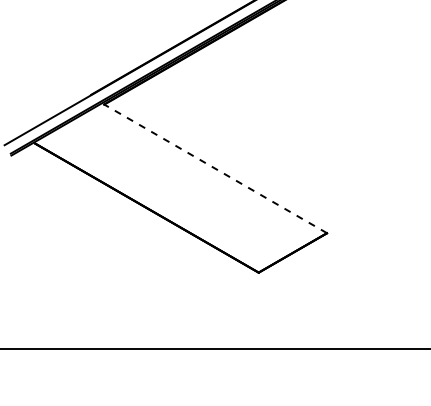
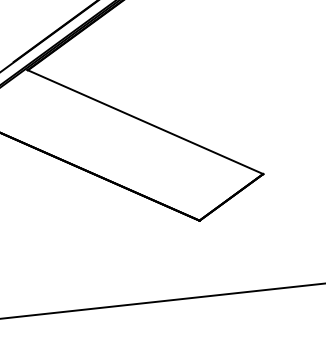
line: (215, 168) -> (145, 121), dashed -> solid

